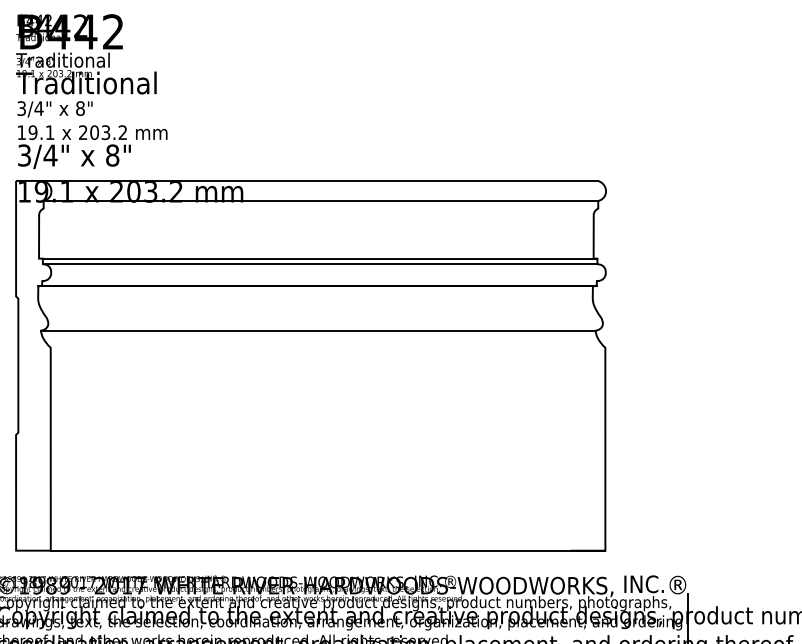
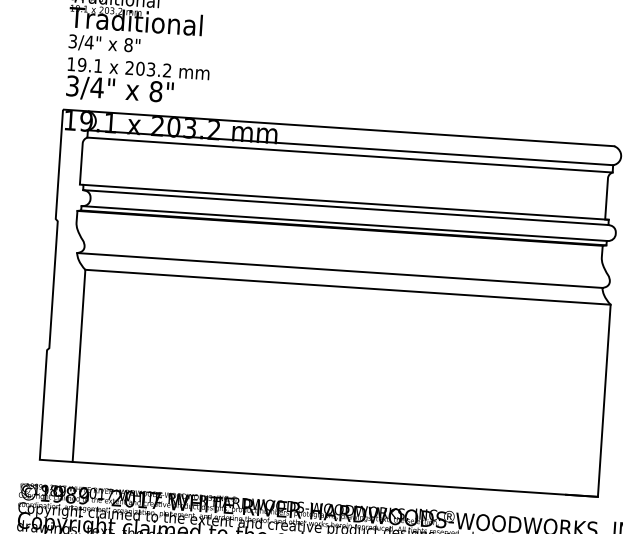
line: (320, 208) -> (349, 154), added
line: (319, 281) -> (344, 223), added
line: (327, 347) -> (347, 286), added

